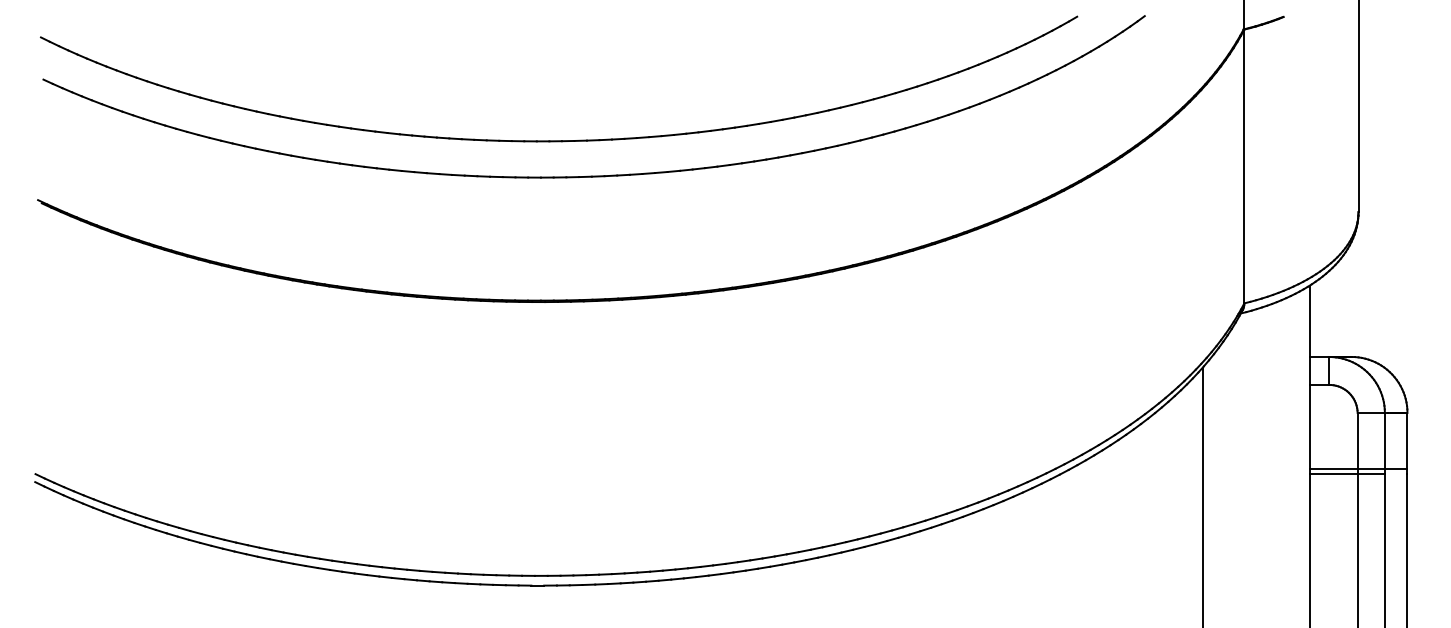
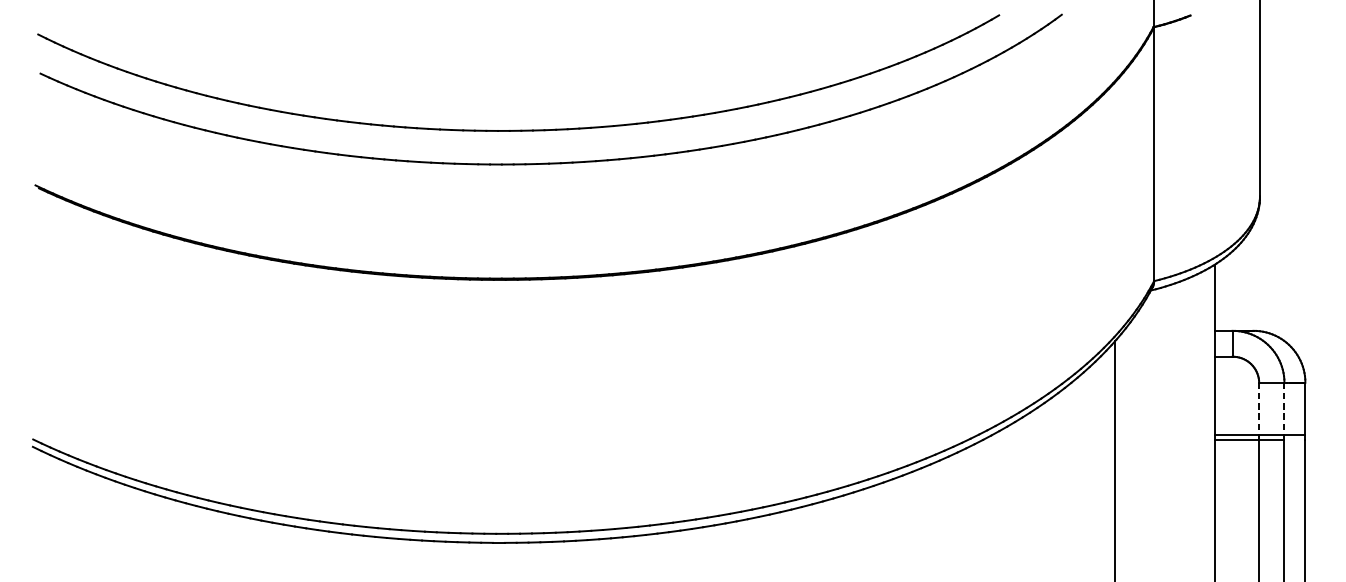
line: (1357, 440) -> (1259, 408), solid -> dashed
line: (1384, 440) -> (1284, 408), solid -> dashed

